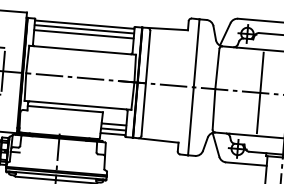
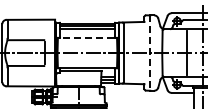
line: (82, 49) -> (87, 37), solid -> dashed
line: (194, 88) -> (150, 53), solid -> dashed

